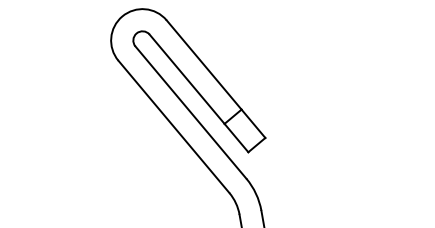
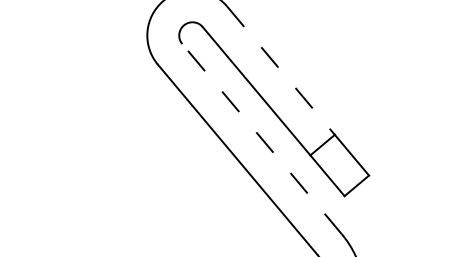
line: (204, 65) -> (281, 71), solid -> dashed
line: (190, 112) -> (261, 138), solid -> dashed

